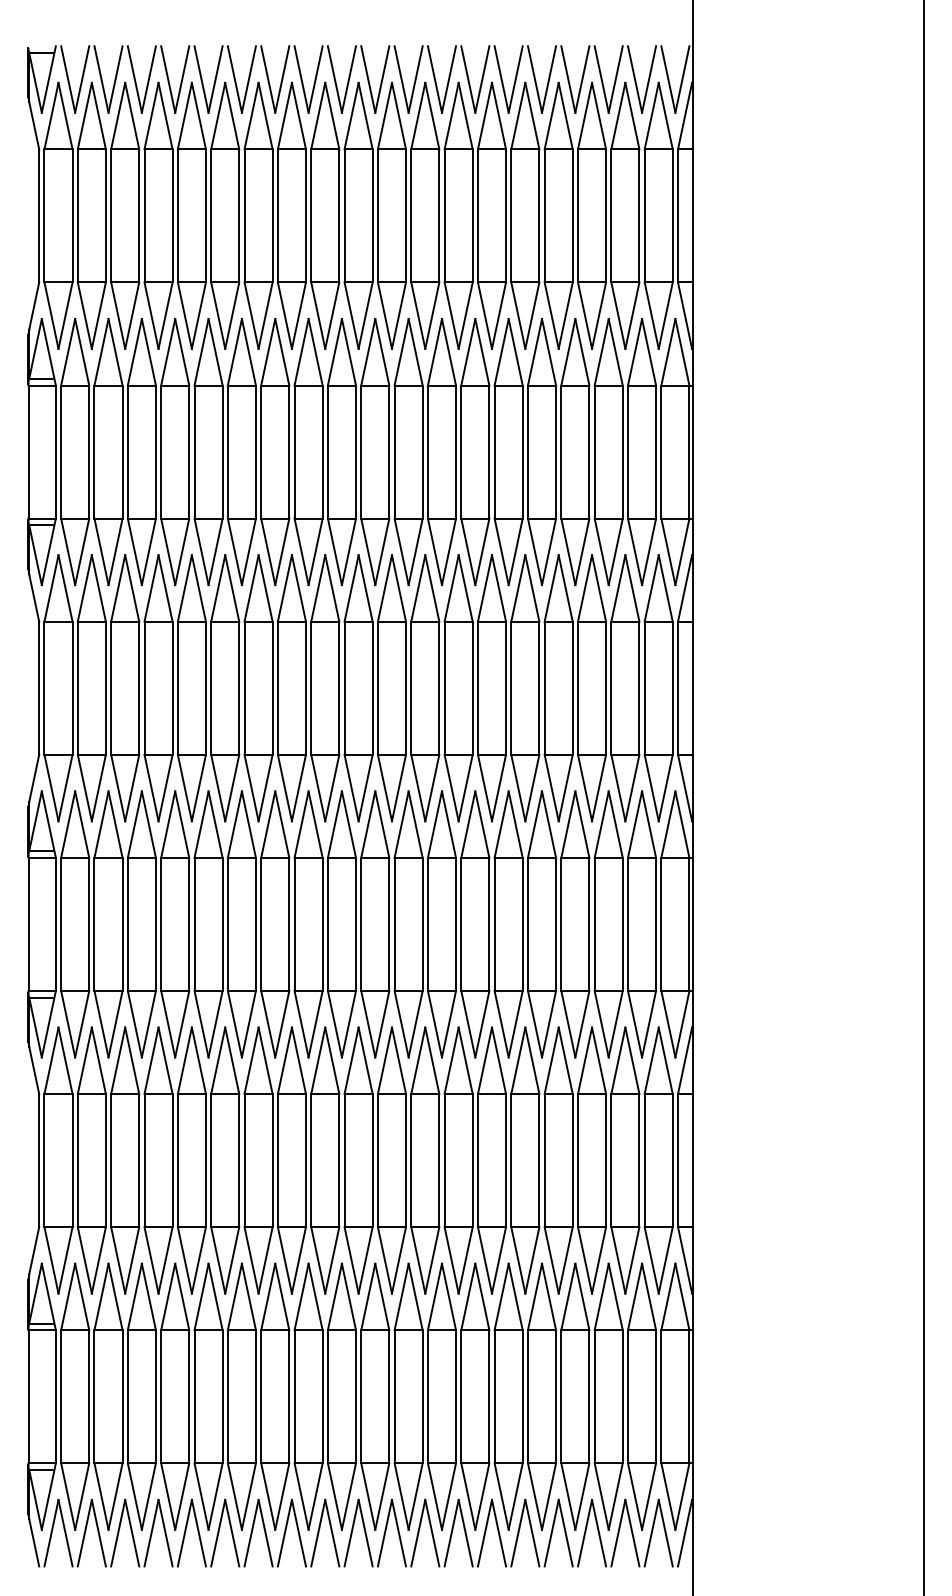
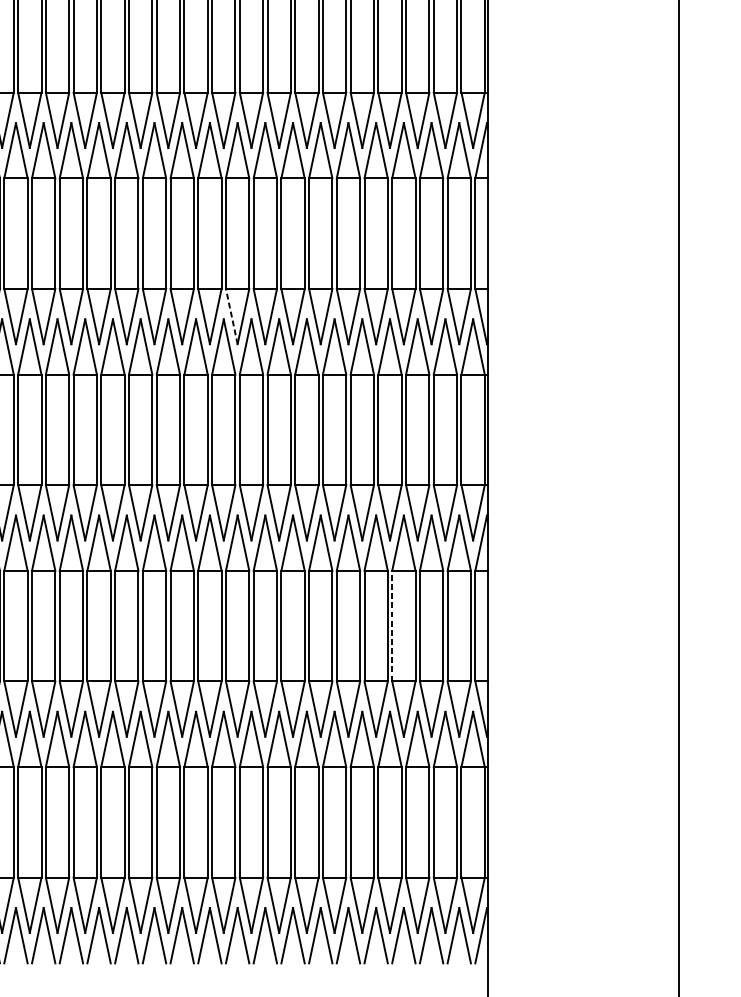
line: (384, 788) -> (231, 316), solid -> dashed
line: (578, 1160) -> (392, 626), solid -> dashed

